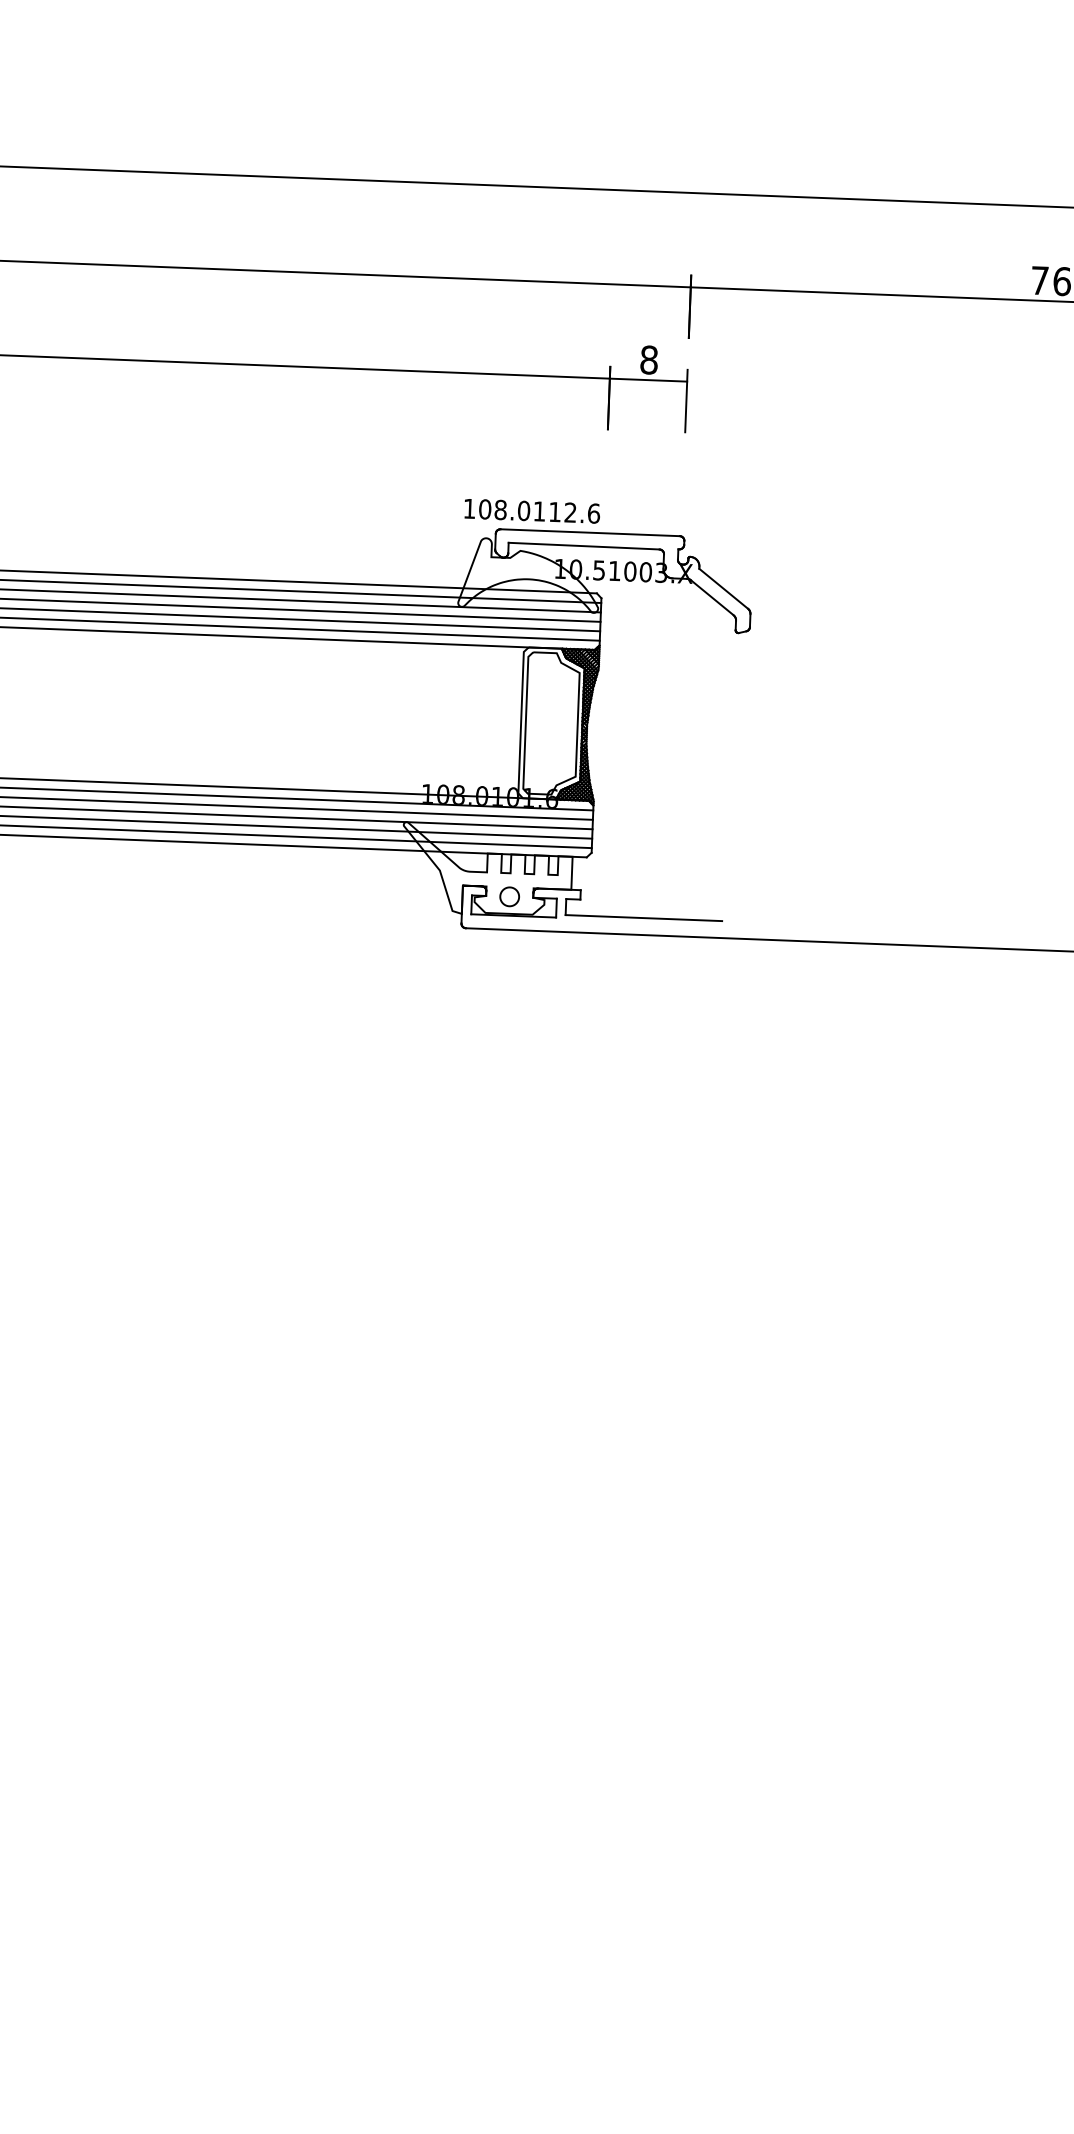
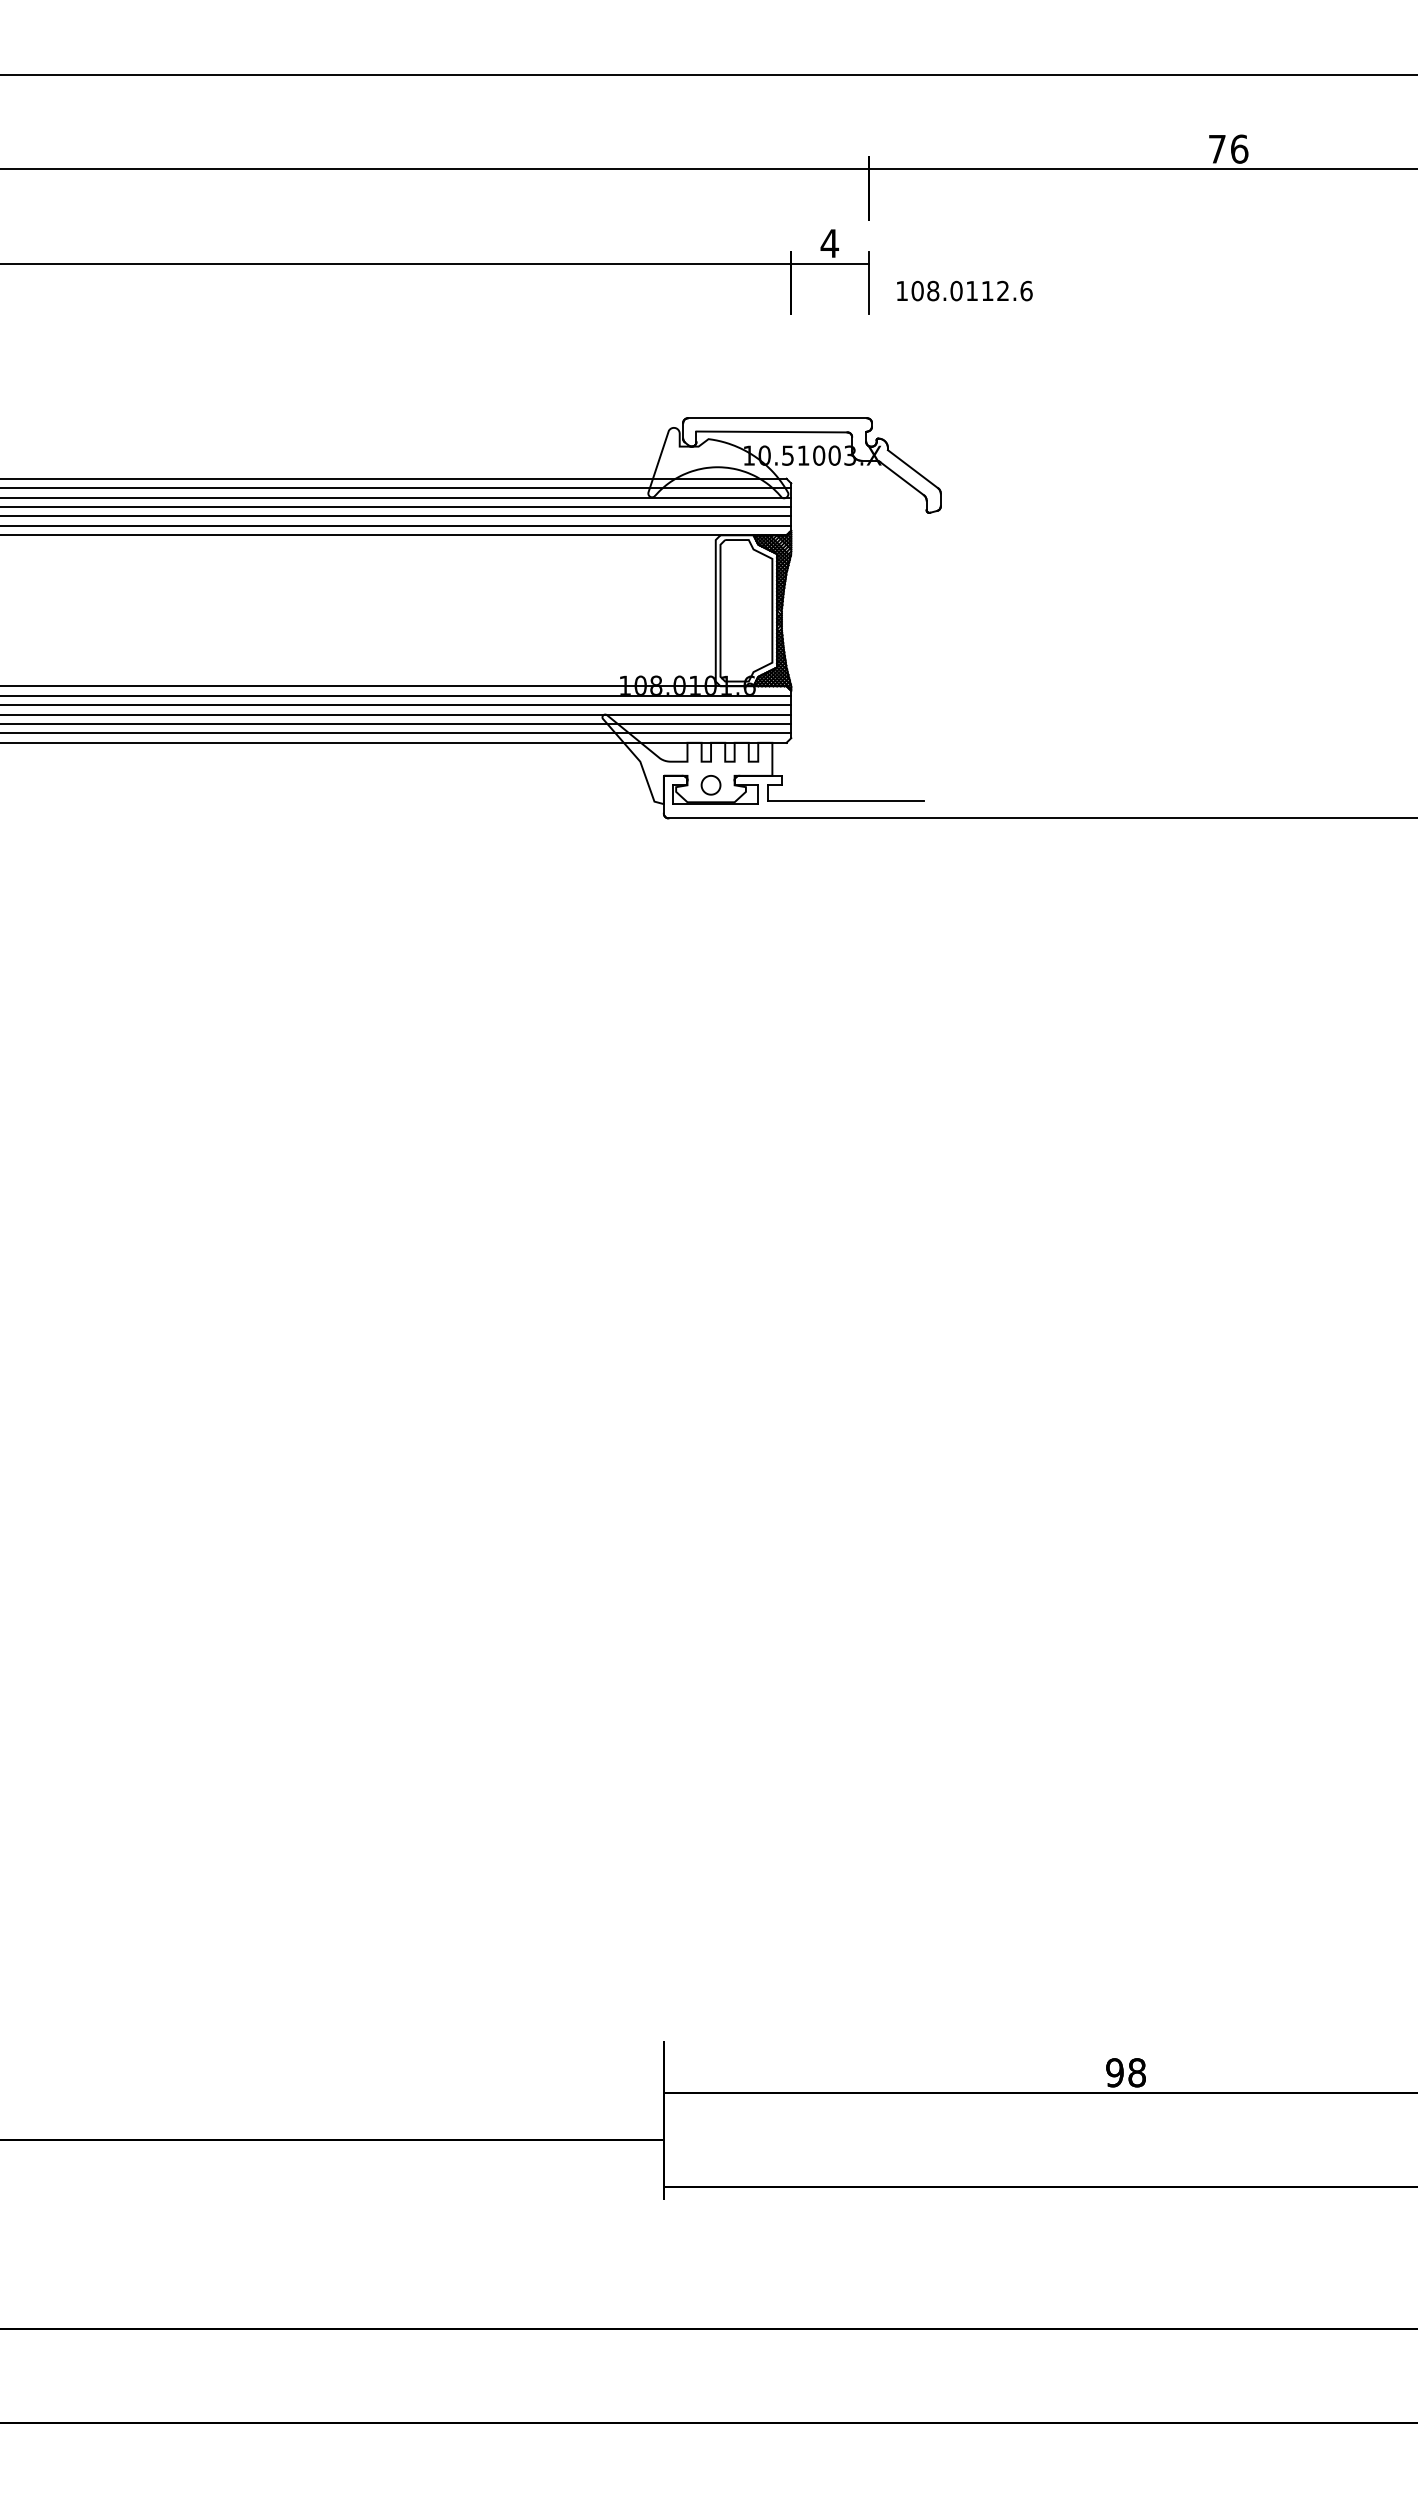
text: (648, 360) -> (829, 243), 8 -> 4
text: (531, 510) -> (964, 290), moved

